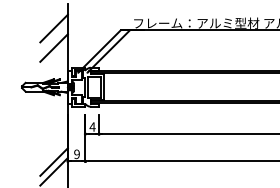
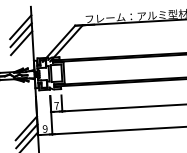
line: (53, 38) -> (20, 35), added
text: (92, 126) -> (56, 105), 4 -> 7
line: (53, 152) -> (25, 128), added

